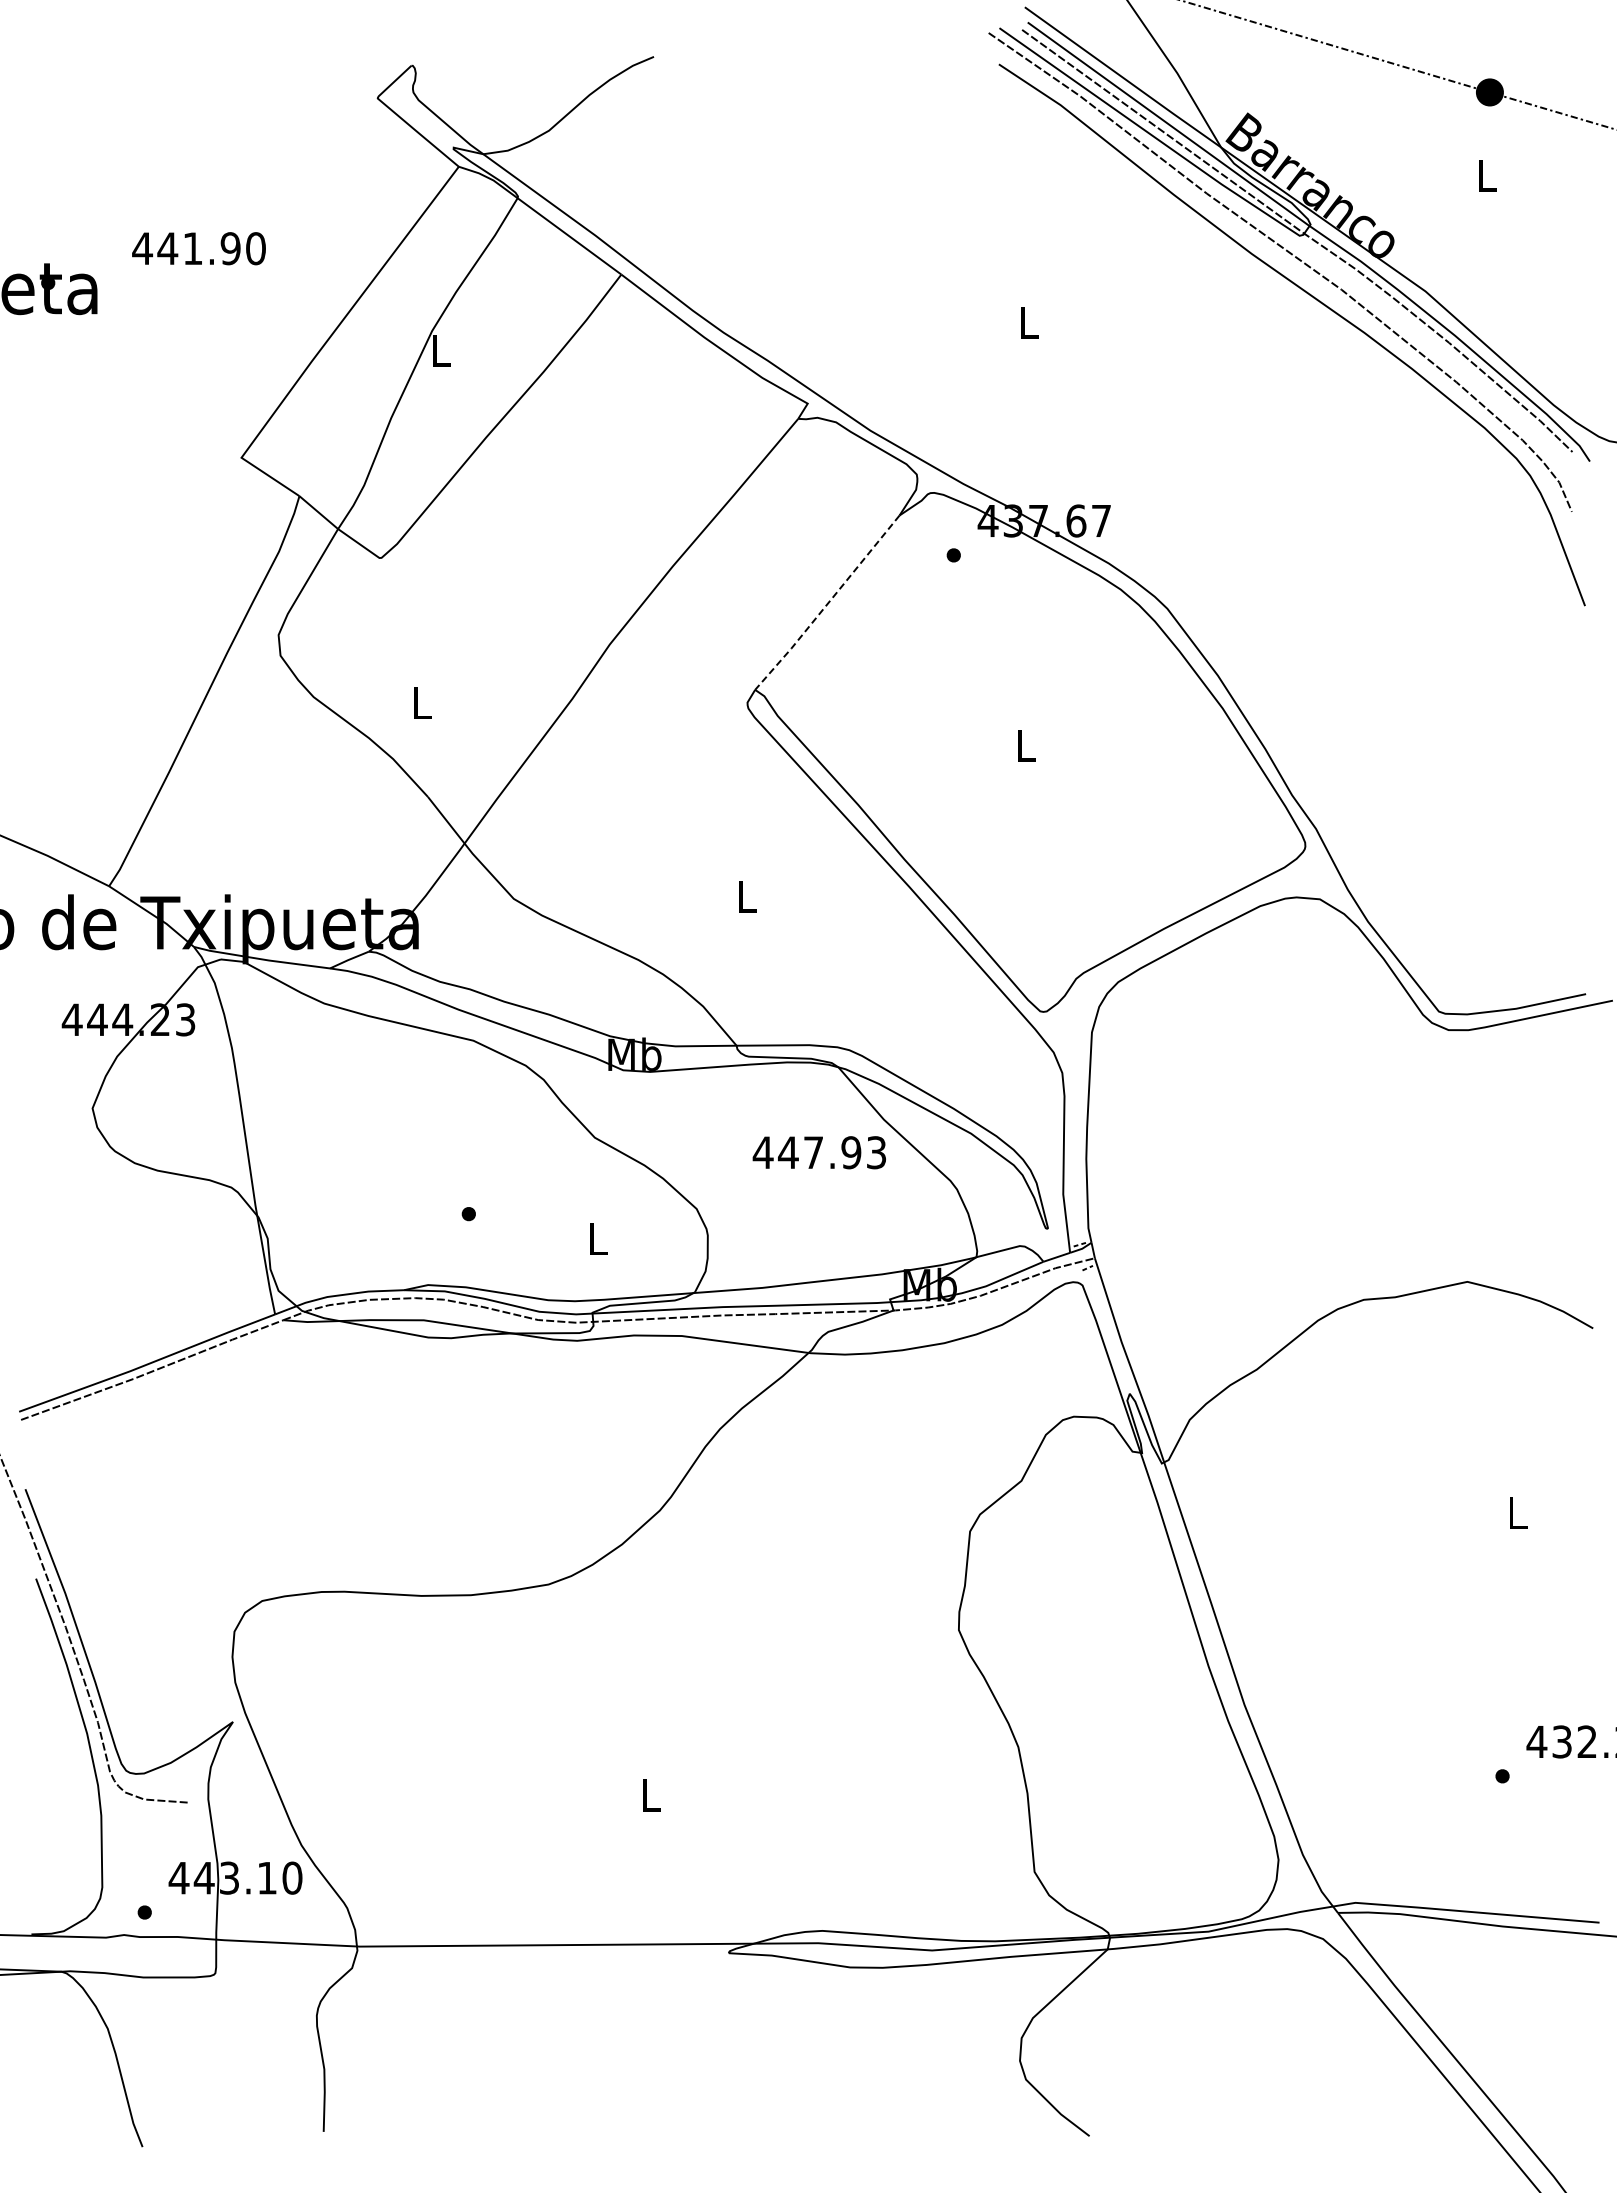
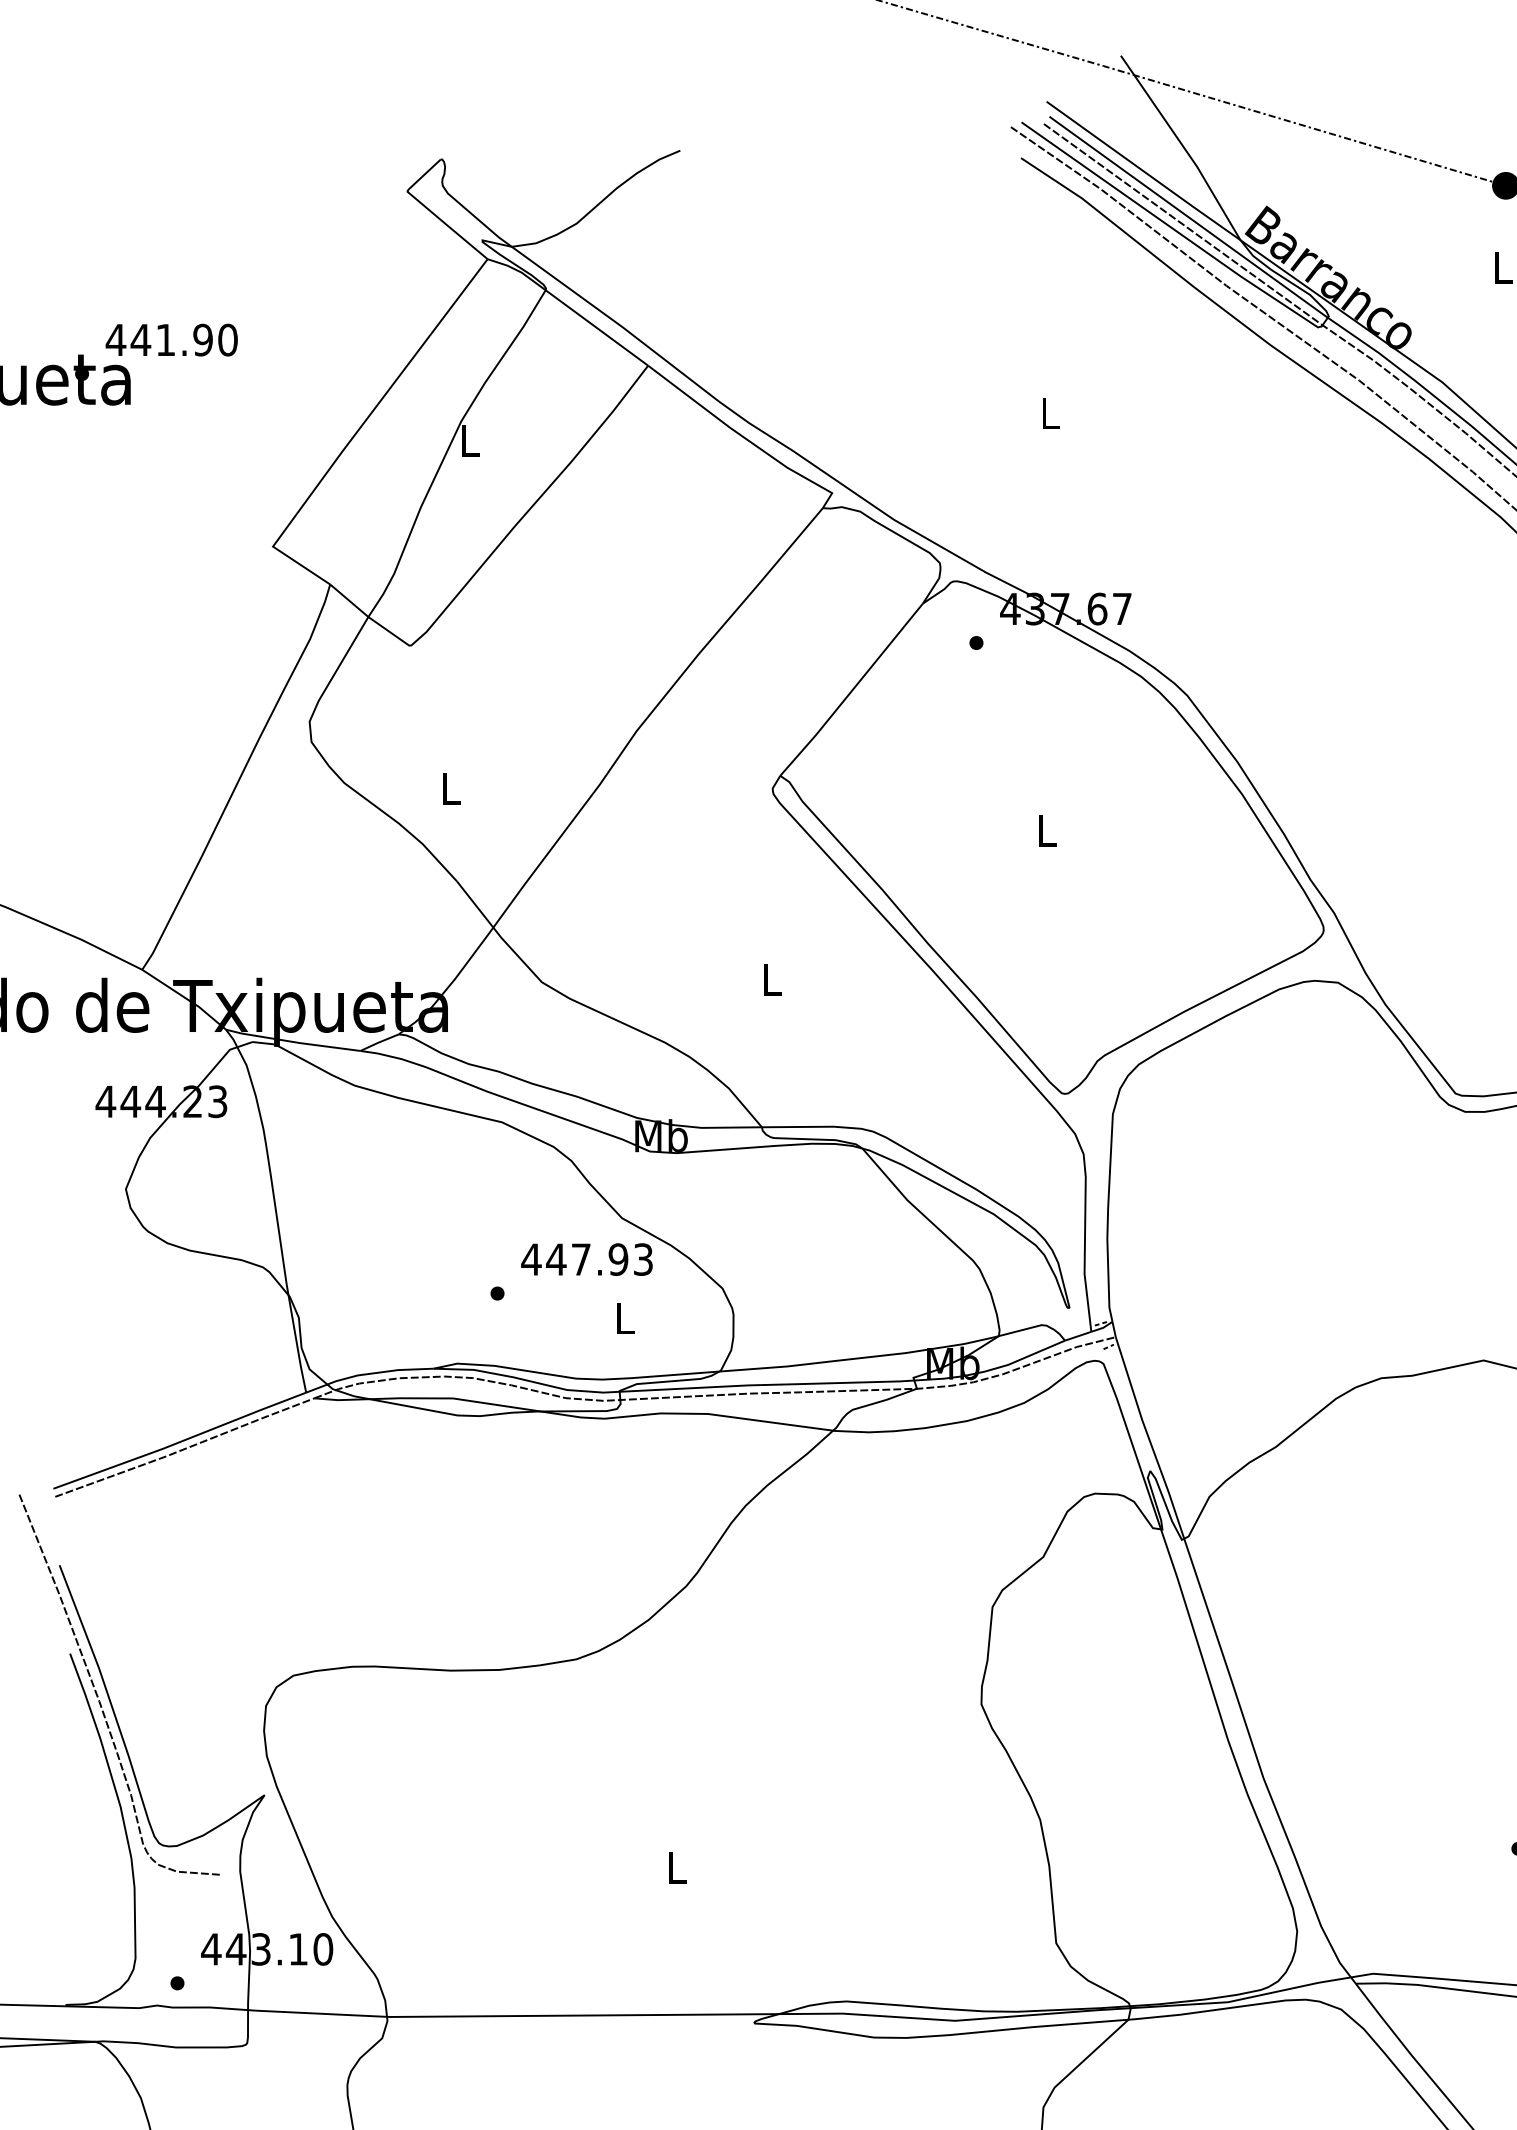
text: (198, 248) -> (171, 339), moved
line: (827, 603) -> (851, 690), dashed -> solid
text: (818, 1152) -> (586, 1259), moved

